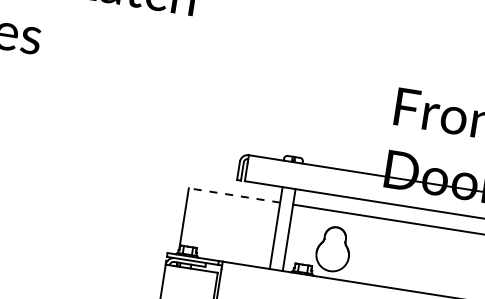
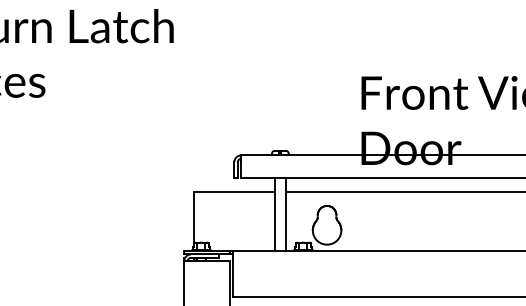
line: (233, 195) -> (233, 192), dashed -> solid

